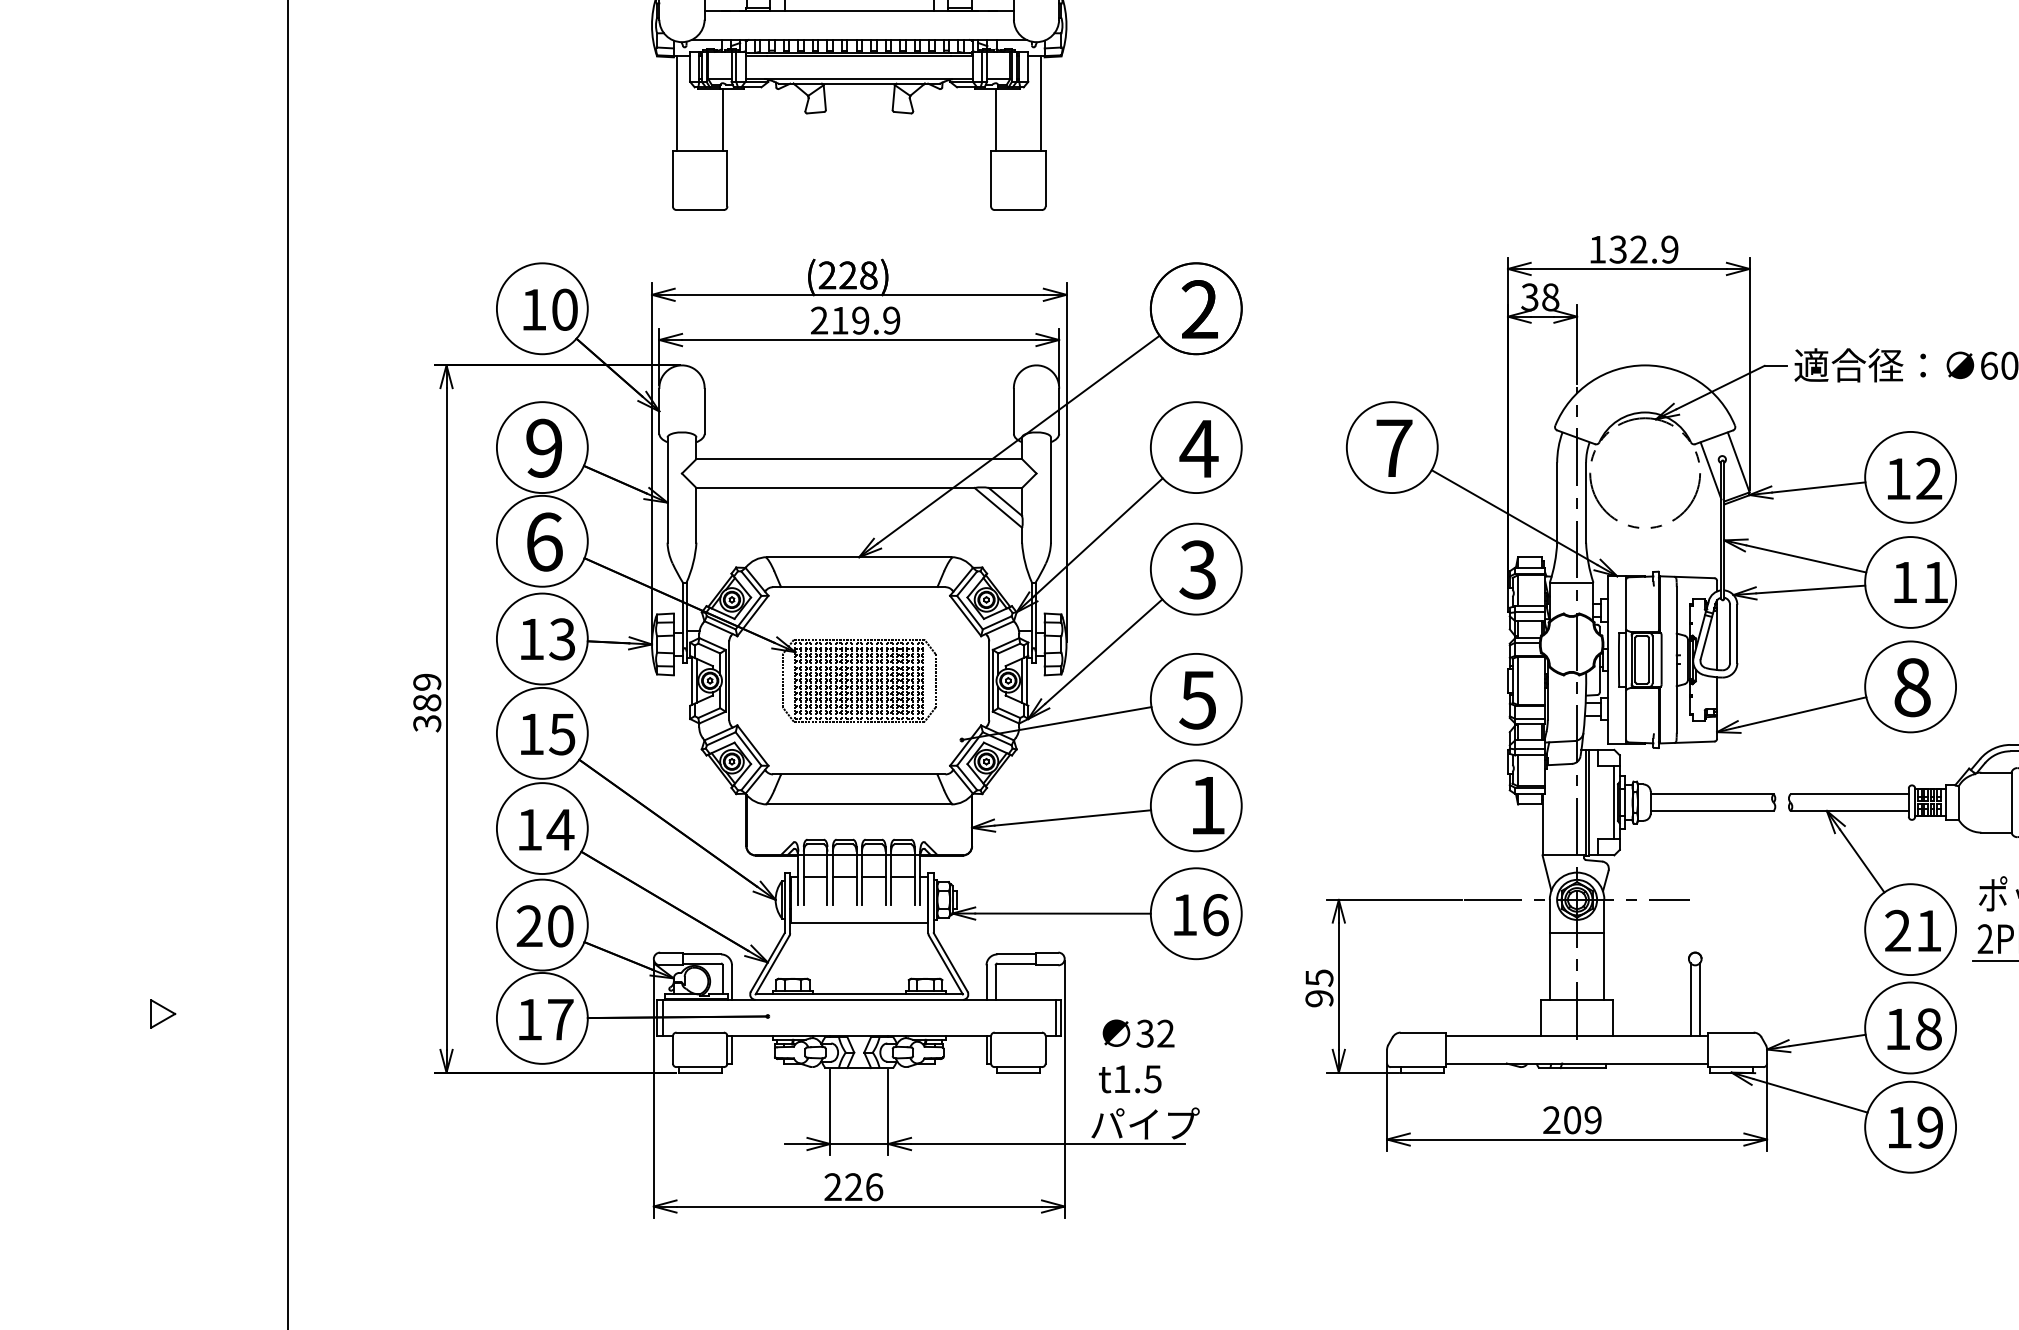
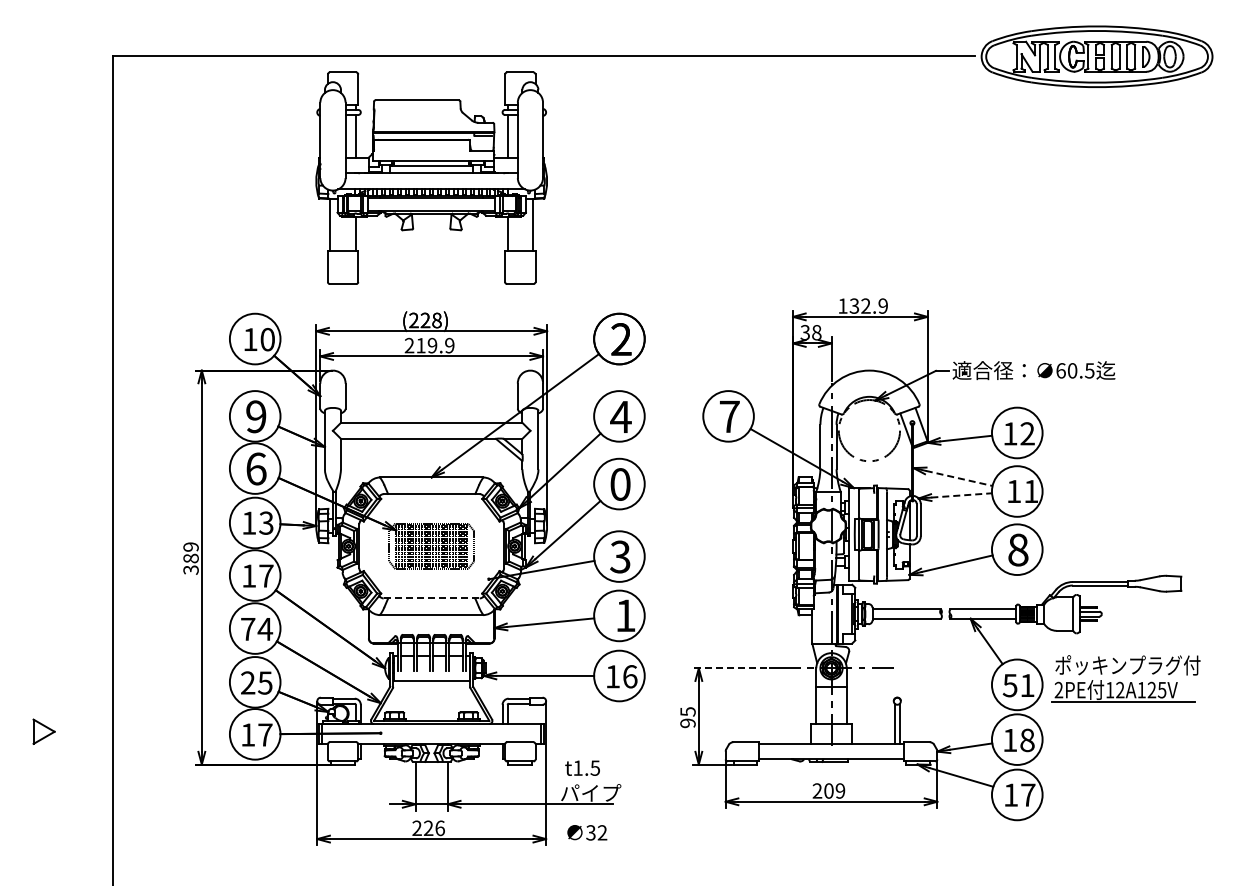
line: (1806, 559) -> (959, 478), solid -> dashed
text: (1198, 569) -> (620, 484), 3 -> 0
line: (1812, 589) -> (962, 495), solid -> dashed
text: (1198, 699) -> (620, 556), 5 -> 3
text: (562, 733) -> (266, 575), 15 -> 17
line: (860, 774) -> (432, 598), solid -> dashed
text: (530, 830) -> (248, 629), 14 -> 74
line: (1393, 900) -> (729, 668), solid -> dashed
text: (560, 925) -> (265, 682), 20 -> 25
text: (1896, 930) -> (1009, 685), 21 -> 51
part: (162, 1013) -> (43, 731), size x1.6
text: (1138, 1033) -> (587, 832), moved
text: (1930, 1126) -> (1028, 794), 19 -> 17

